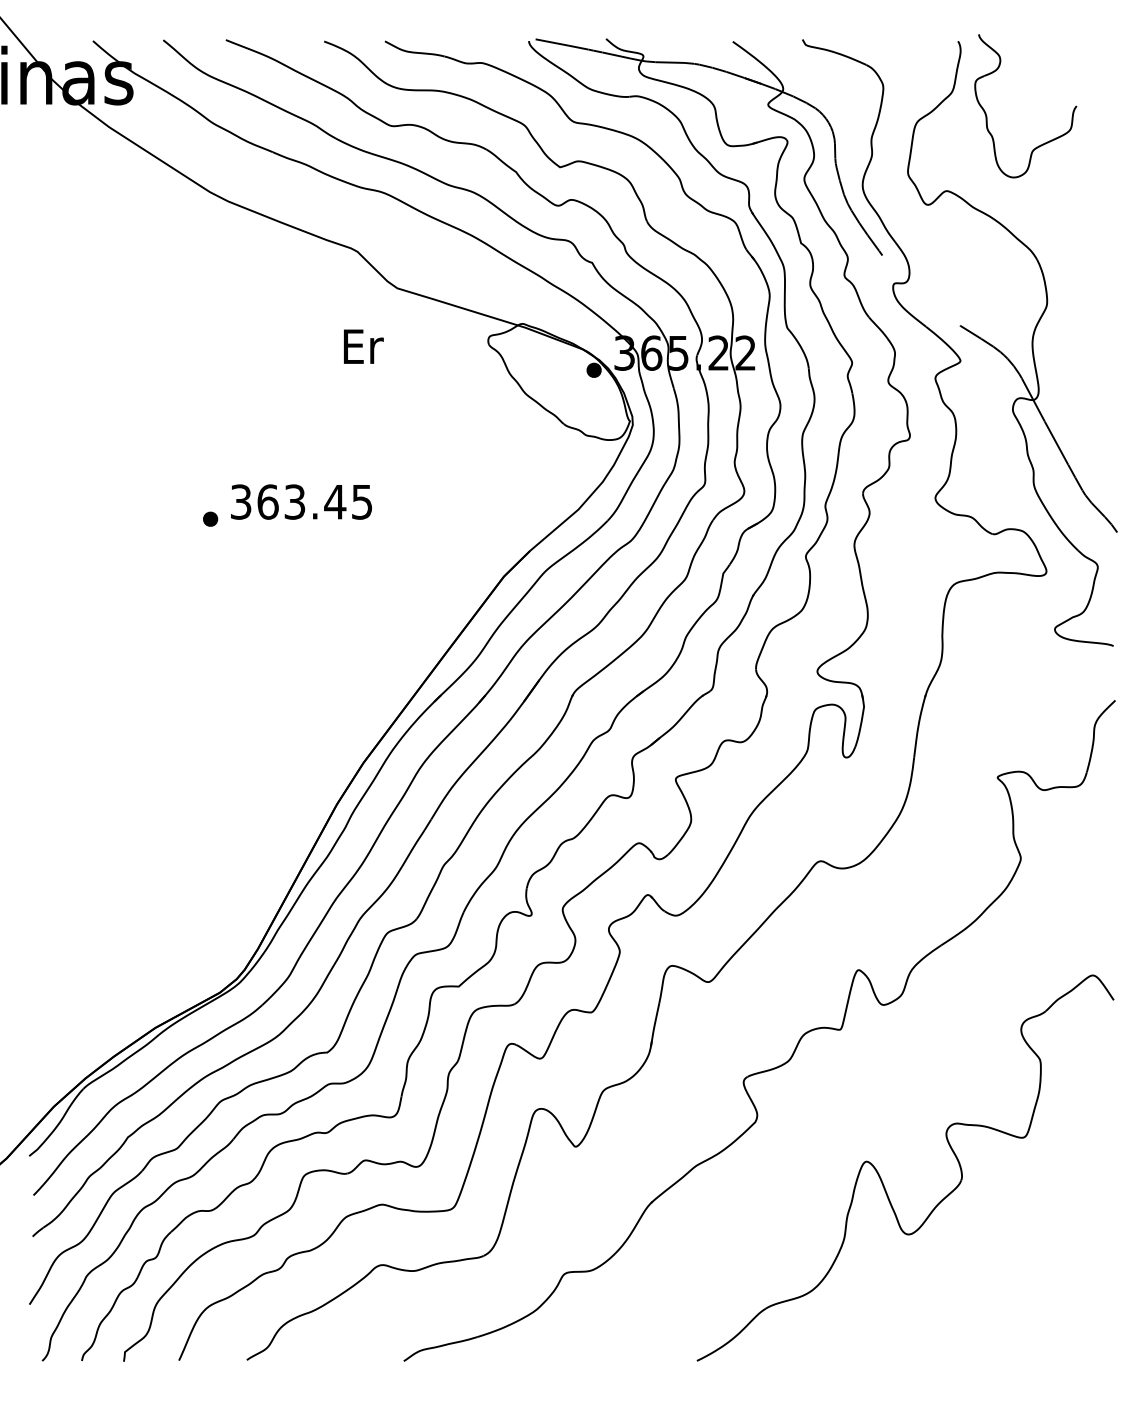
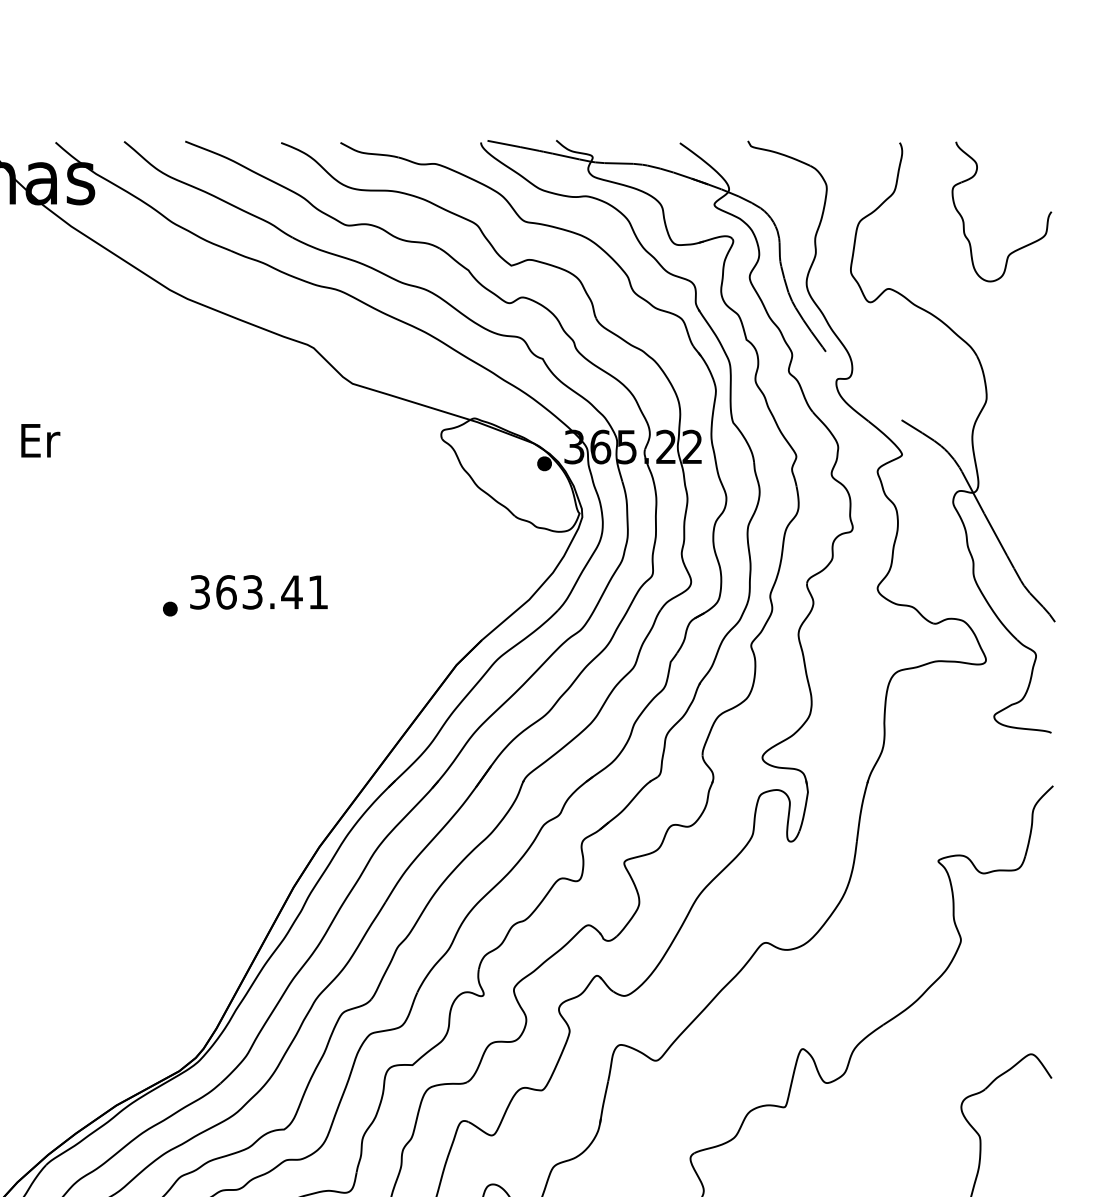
part: (987, 116) -> (964, 221), moved
text: (363, 346) -> (40, 440), moved
text: (362, 502) -> (318, 592), 363.45 -> 363.41

